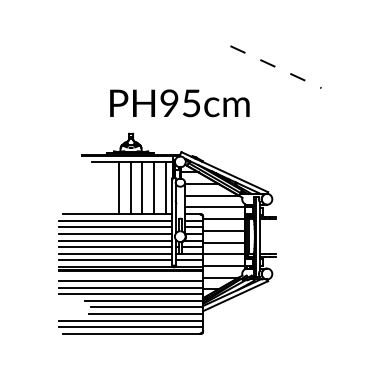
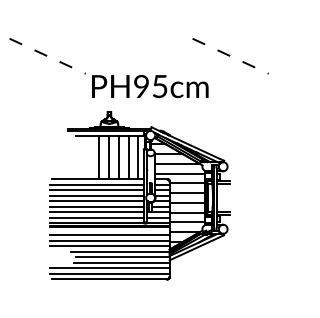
part: (56, 67) -> (47, 56), added

